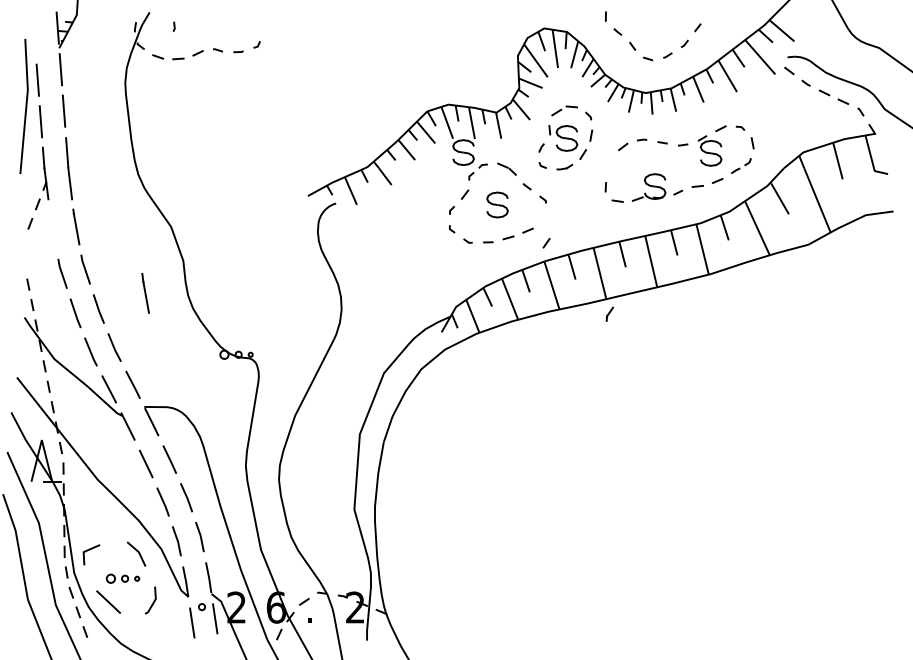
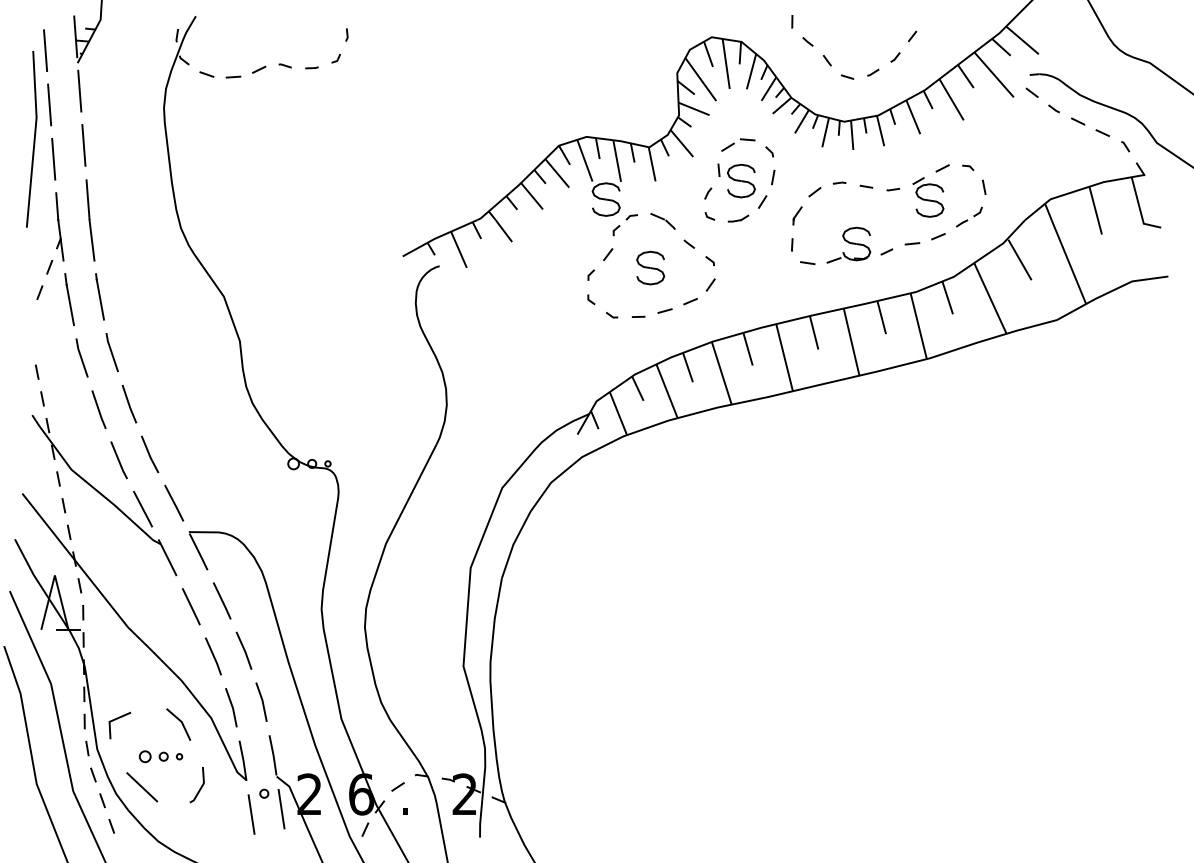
line: (173, 26) -> (346, 34), moved
line: (34, 38) -> (45, 50), added
line: (546, 242) -> (710, 284), moved
line: (145, 293) -> (69, 299), moved
part: (609, 313) -> (797, 215), moved

